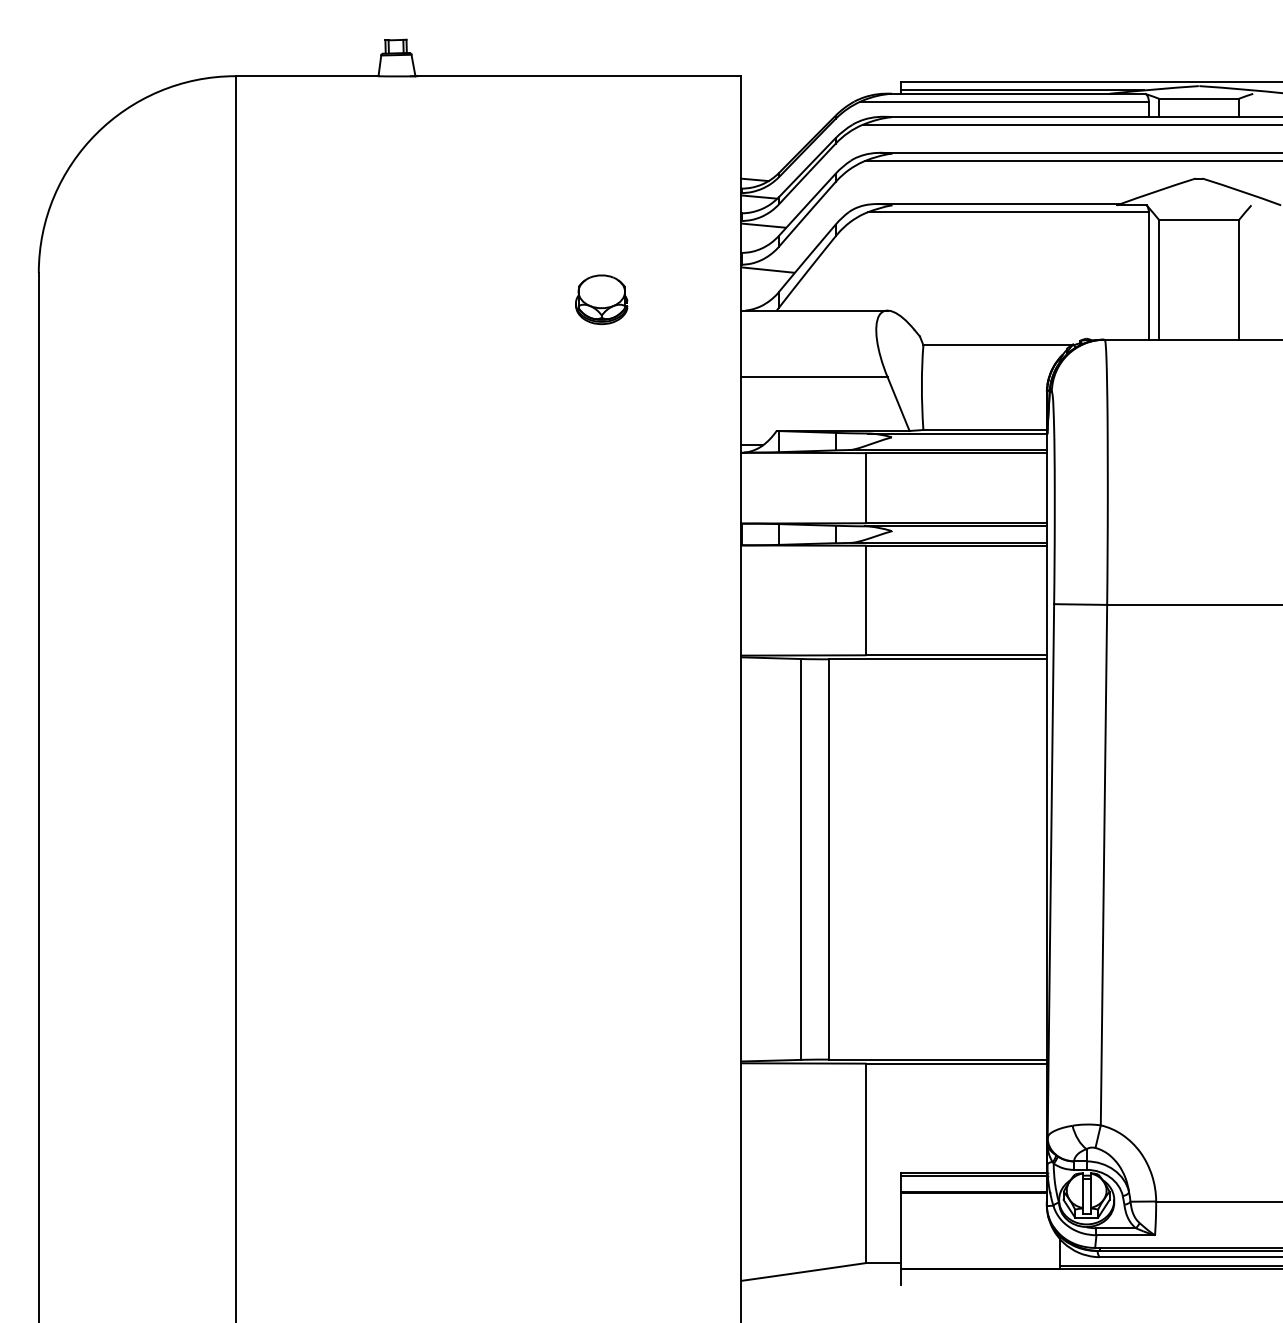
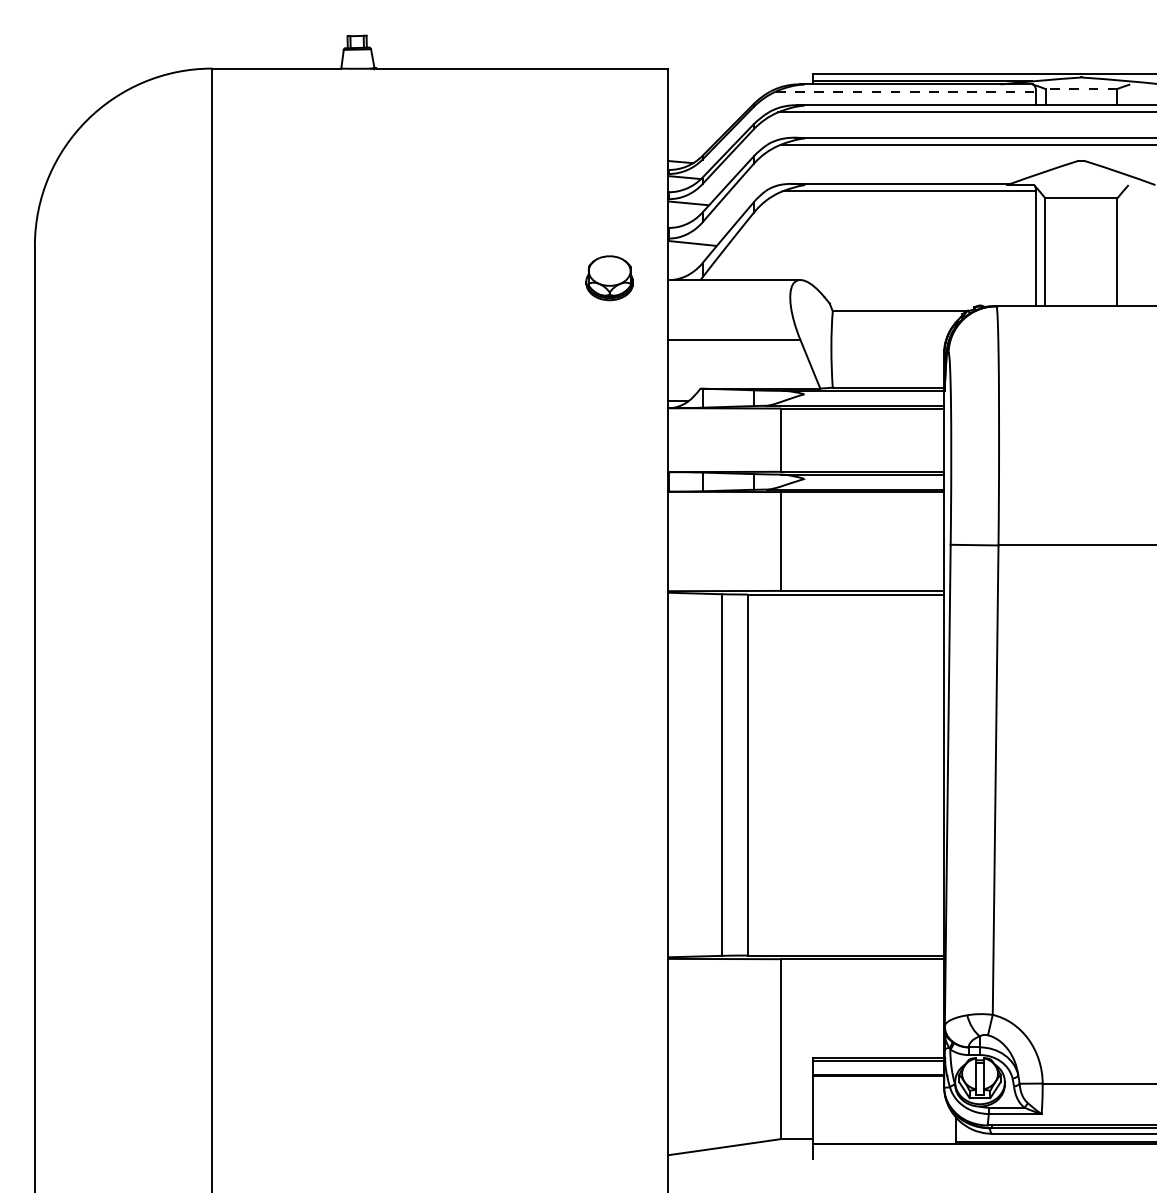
line: (1199, 98) -> (1081, 88), solid -> dashed
line: (1005, 101) -> (906, 91), solid -> dashed
part: (601, 300) -> (609, 278), moved

